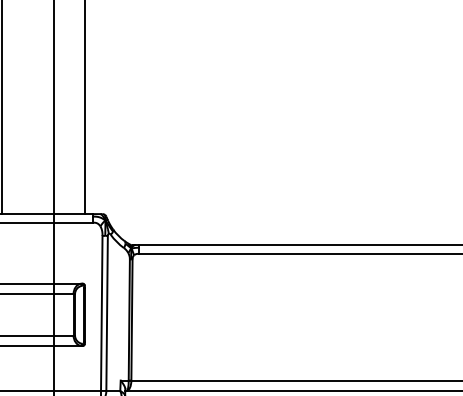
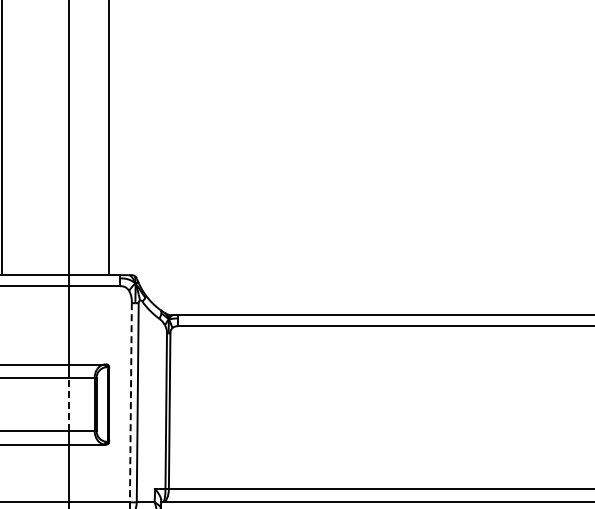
line: (101, 313) -> (130, 402), solid -> dashed
line: (53, 314) -> (69, 404), solid -> dashed

